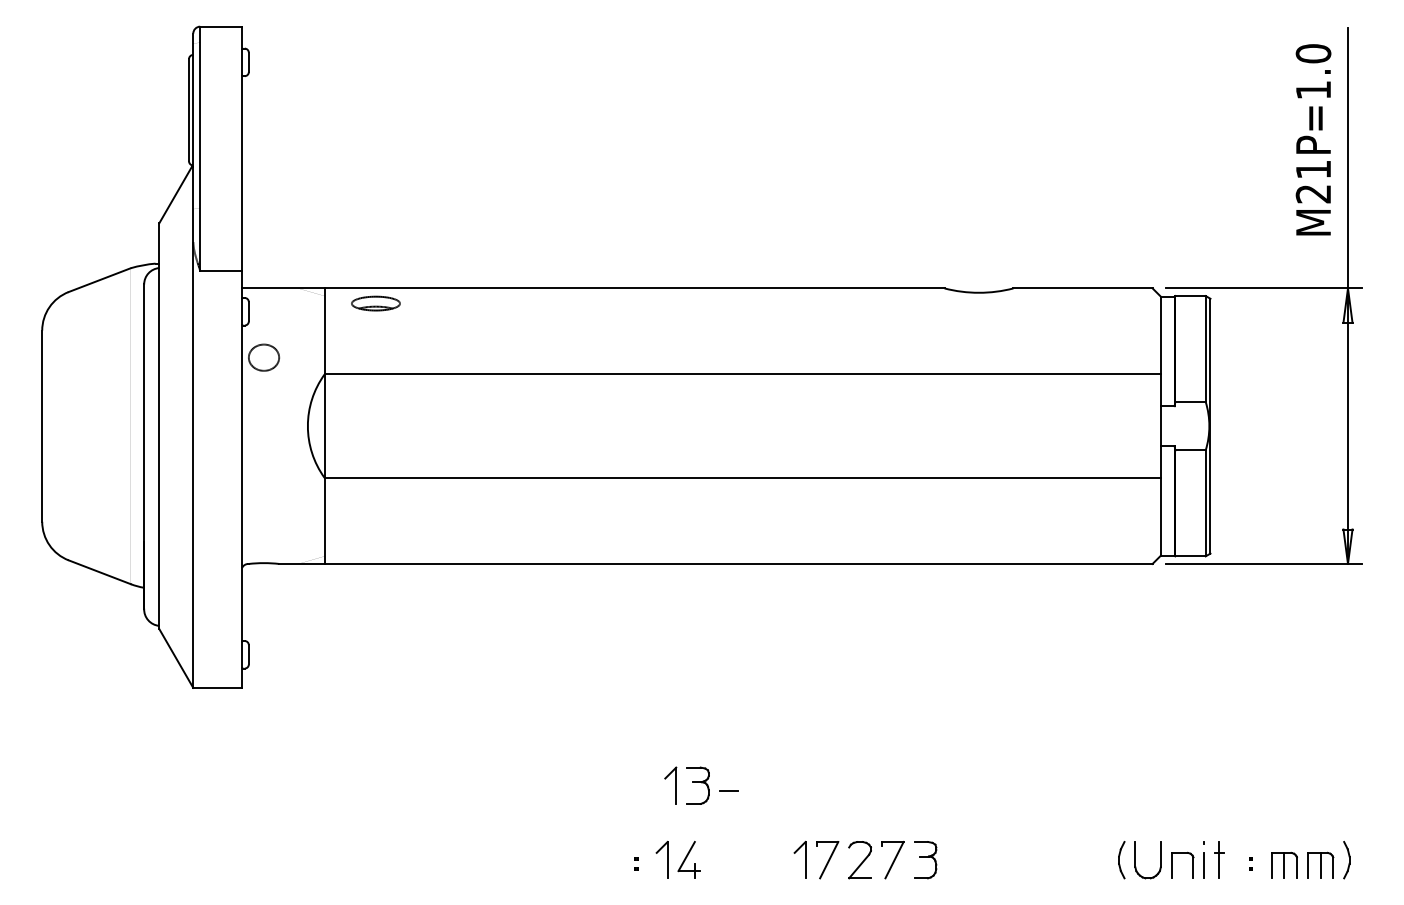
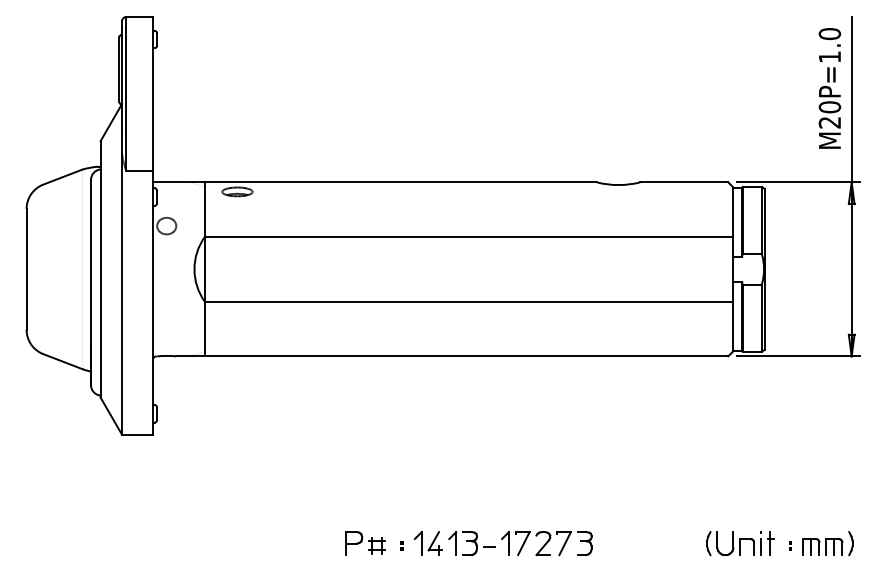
text: (1312, 170) -> (829, 107), 21 -> 20
part: (700, 785) -> (471, 543), moved
part: (578, 860) -> (365, 543), added

